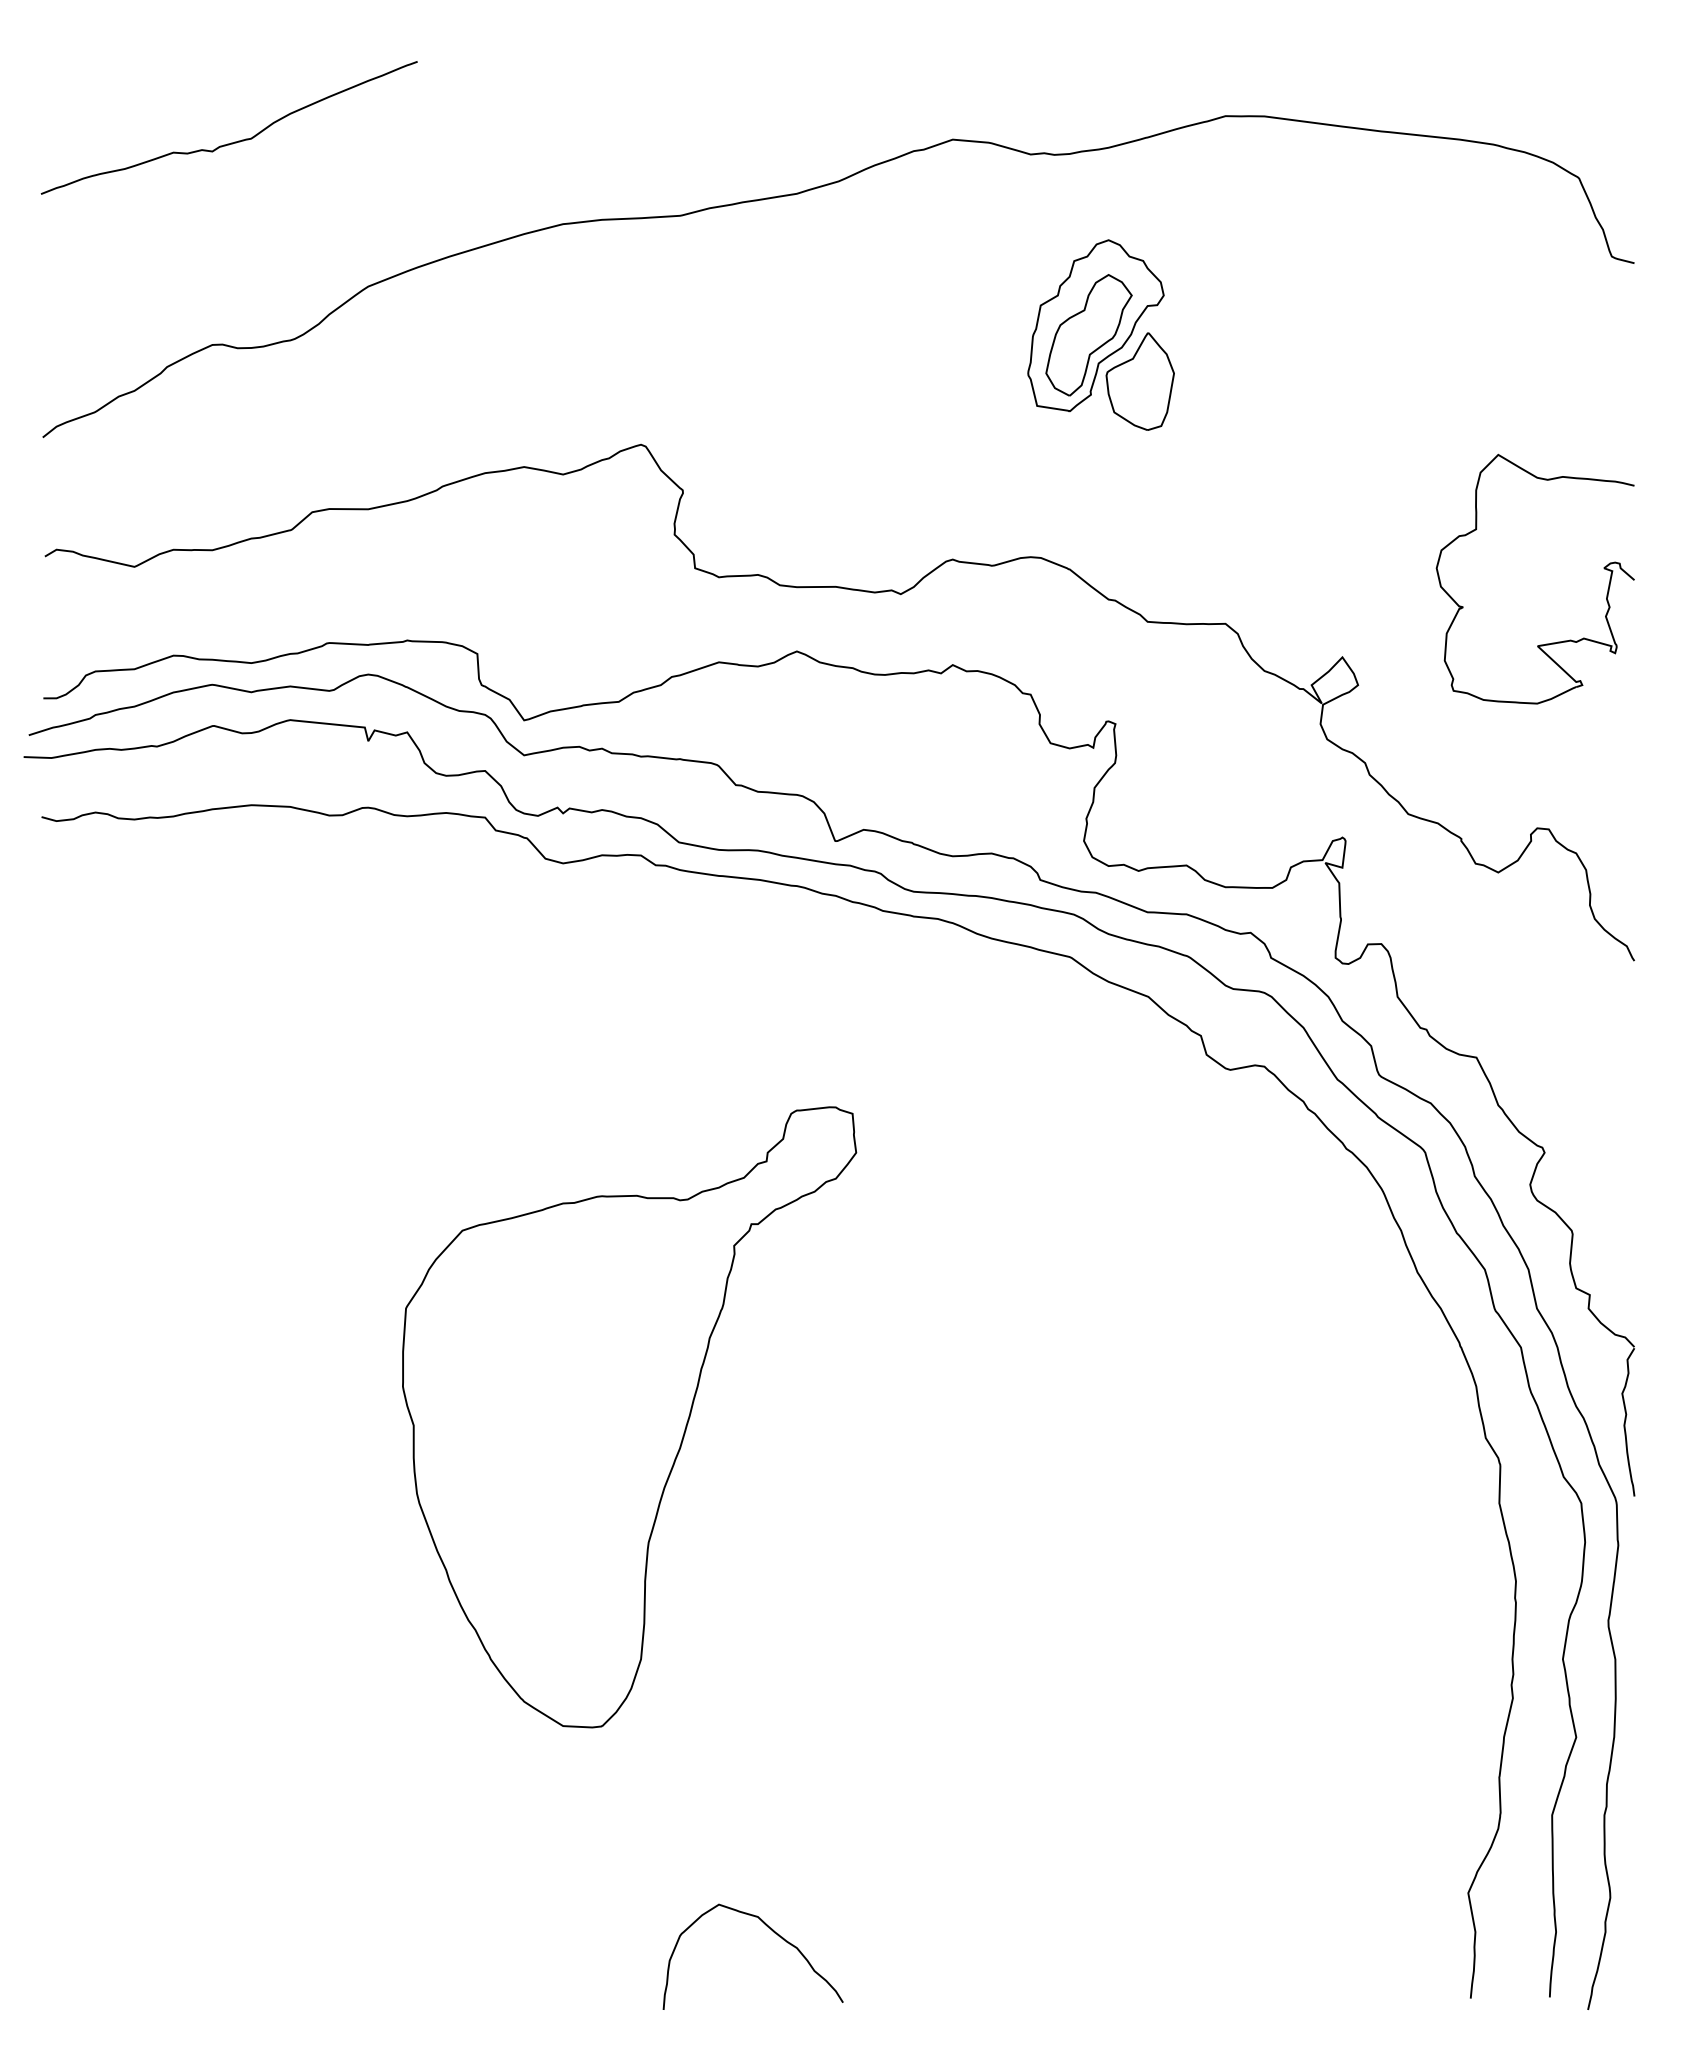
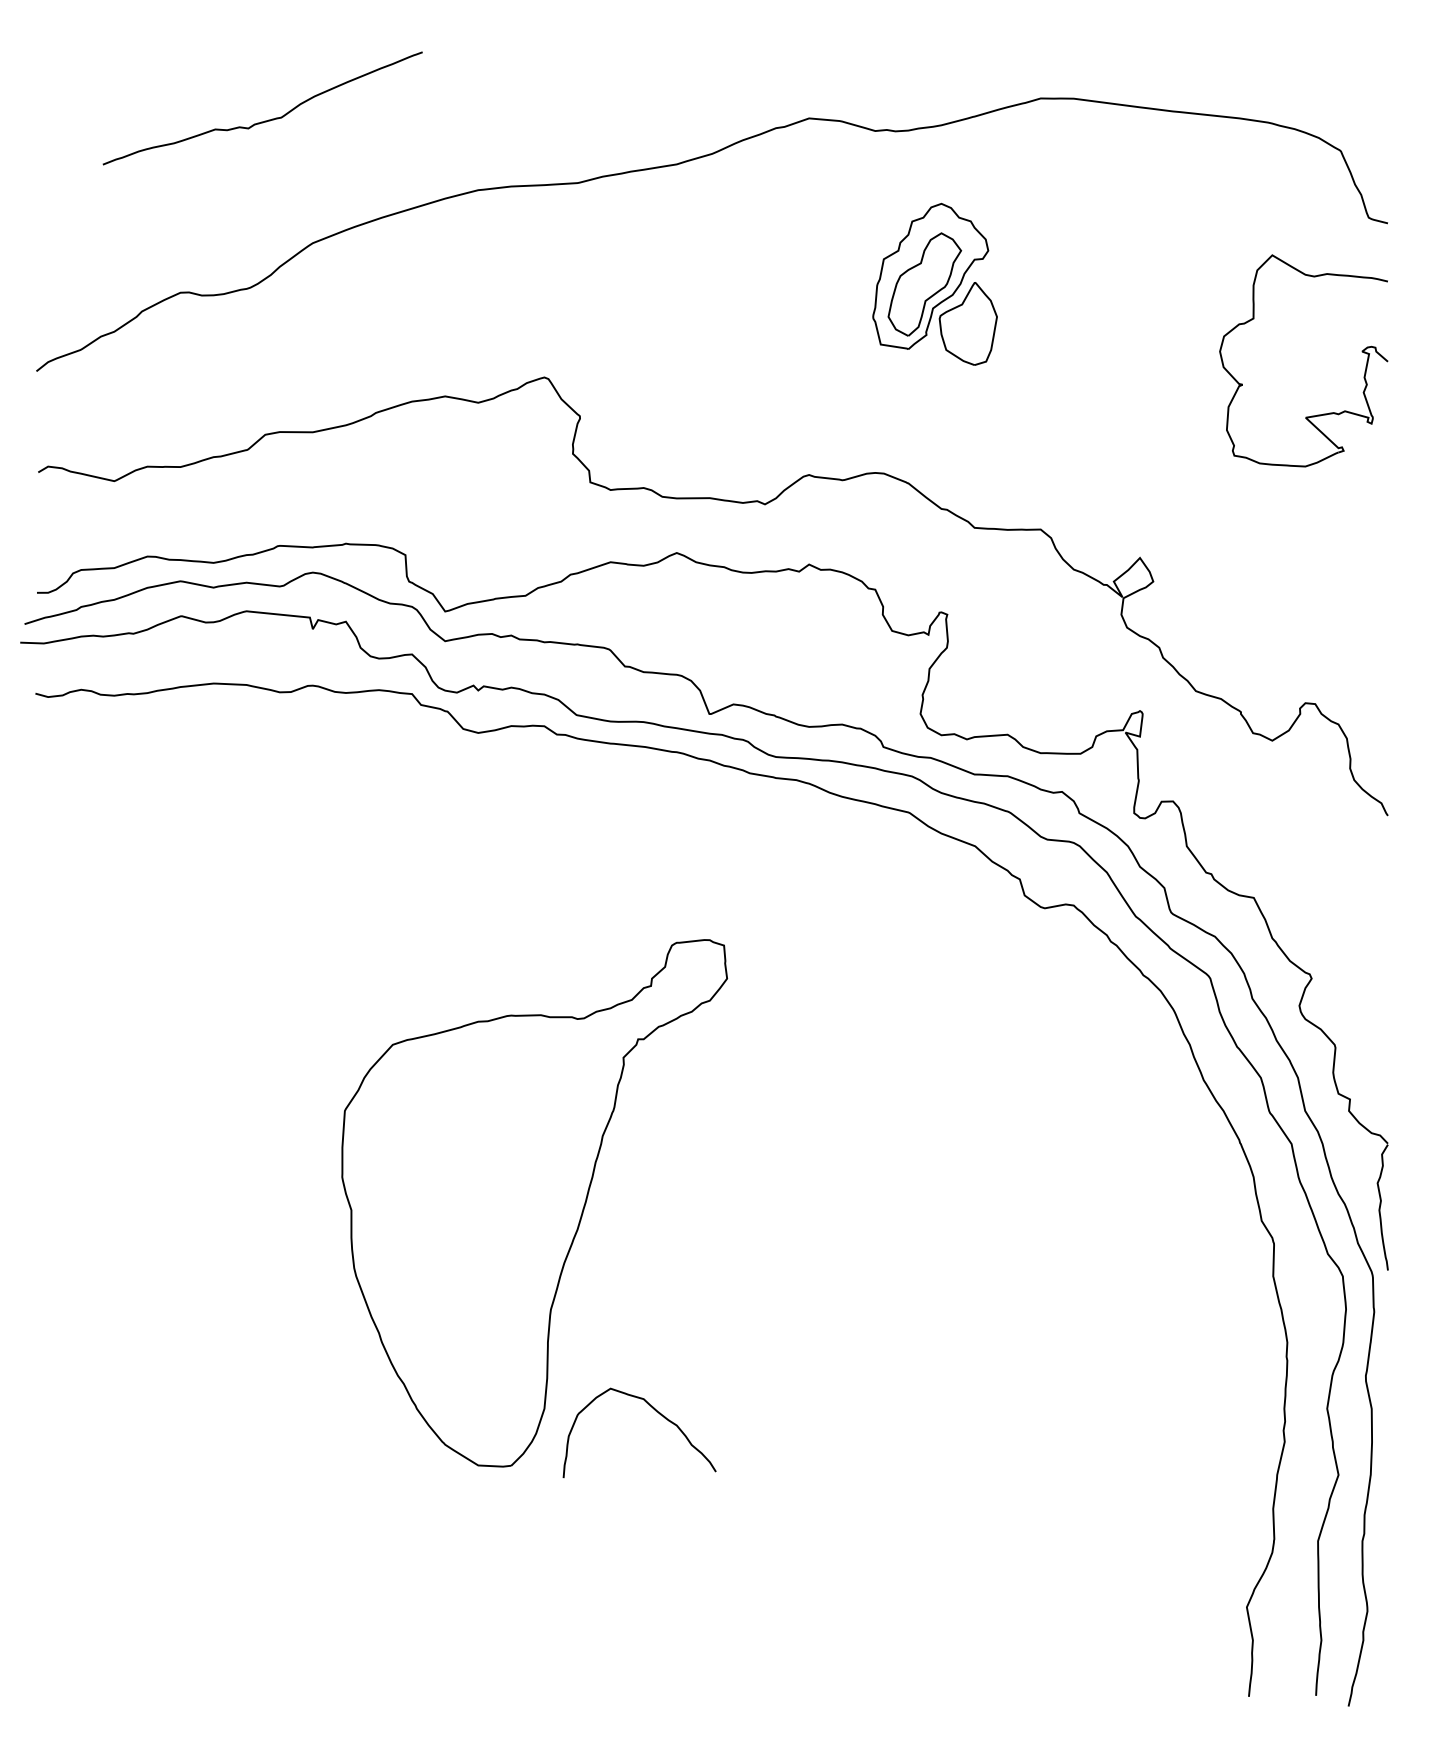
curve: (234, 141) -> (267, 119), moved
part: (1546, 643) -> (1313, 415), moved
curve: (774, 1933) -> (657, 1413), moved

